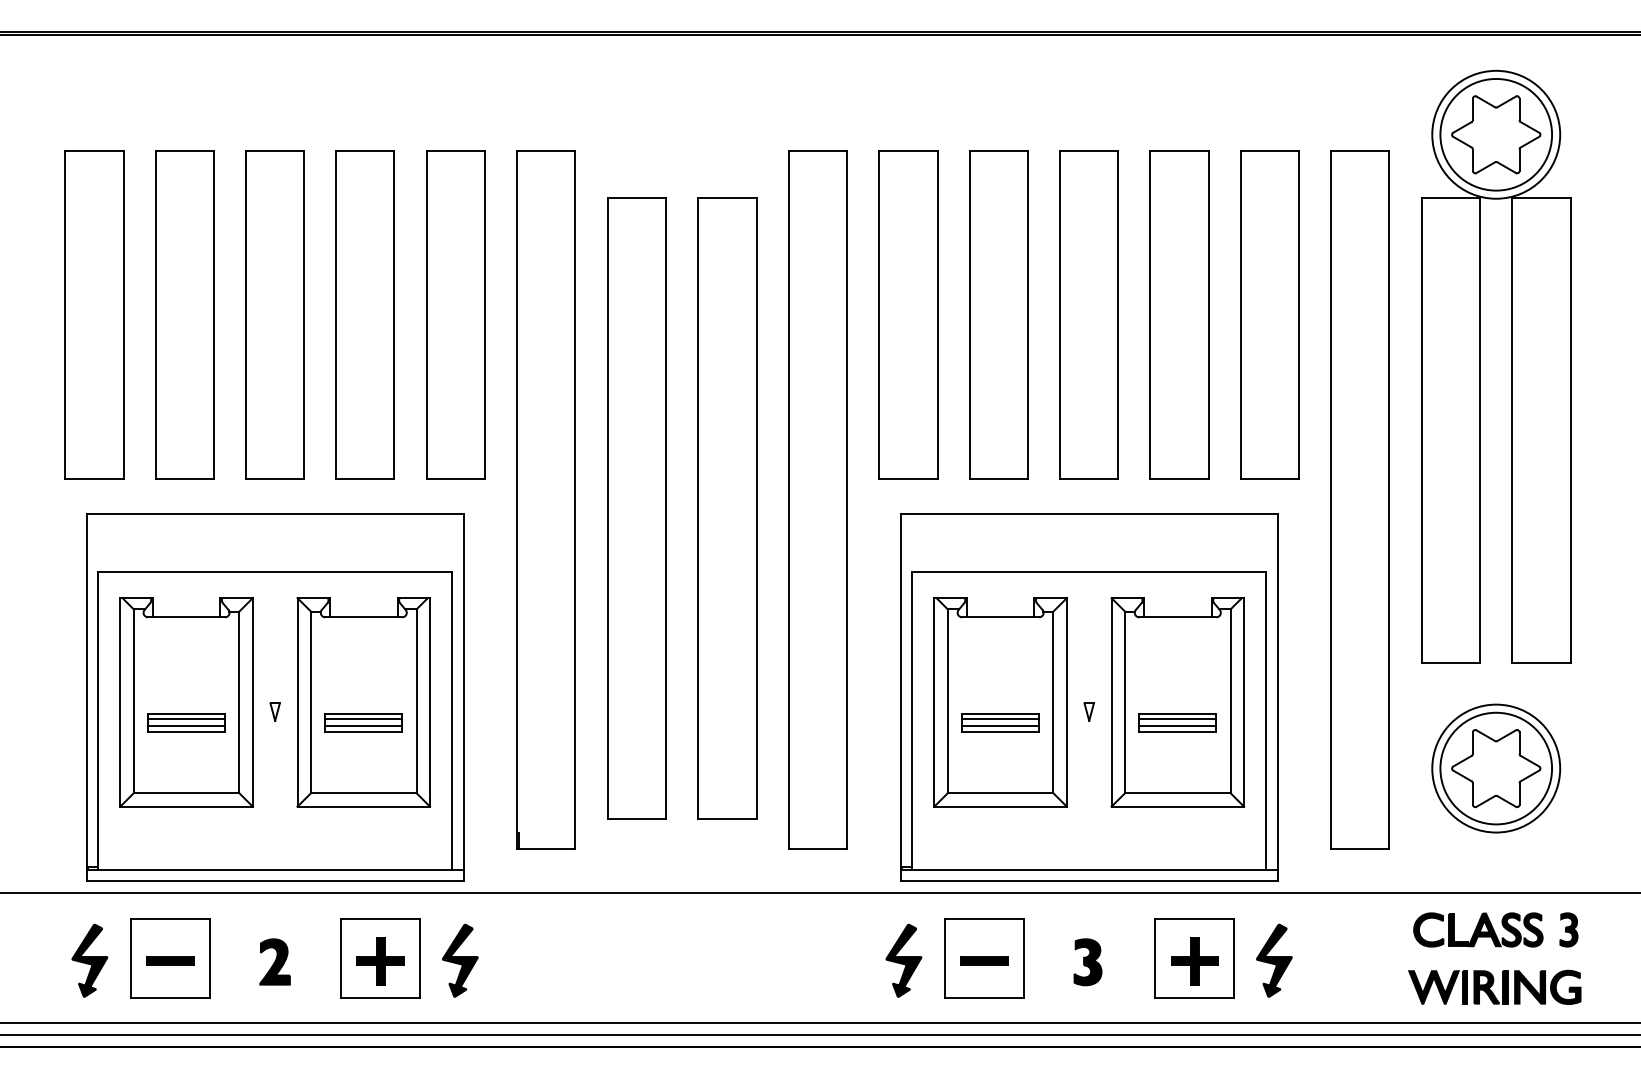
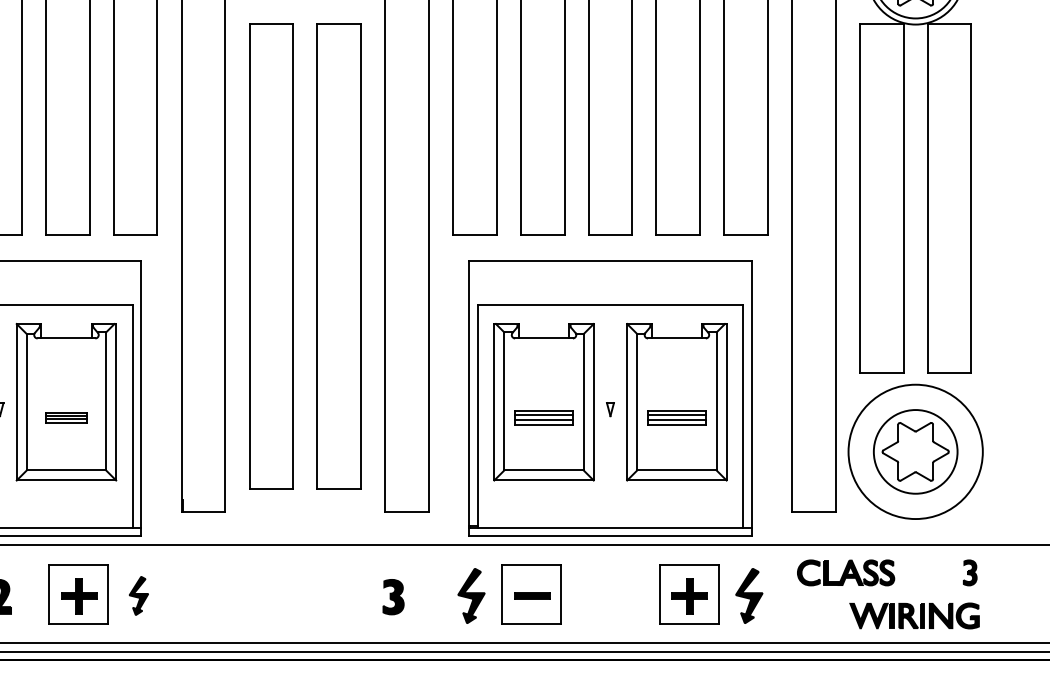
part: (363, 722) -> (66, 417), size x0.7
circle: (1496, 768) -> (915, 451), size x1.4
part: (1478, 929) -> (846, 572), moved
part: (460, 960) -> (138, 595), size x0.7
part: (1087, 962) -> (393, 597), moved

